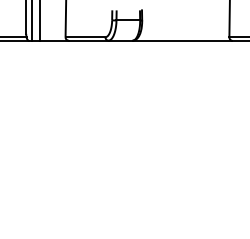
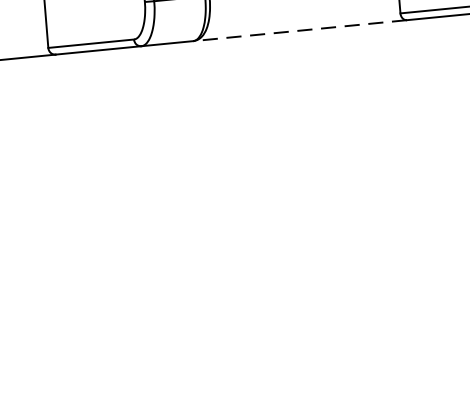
line: (182, 40) -> (300, 30), solid -> dashed

